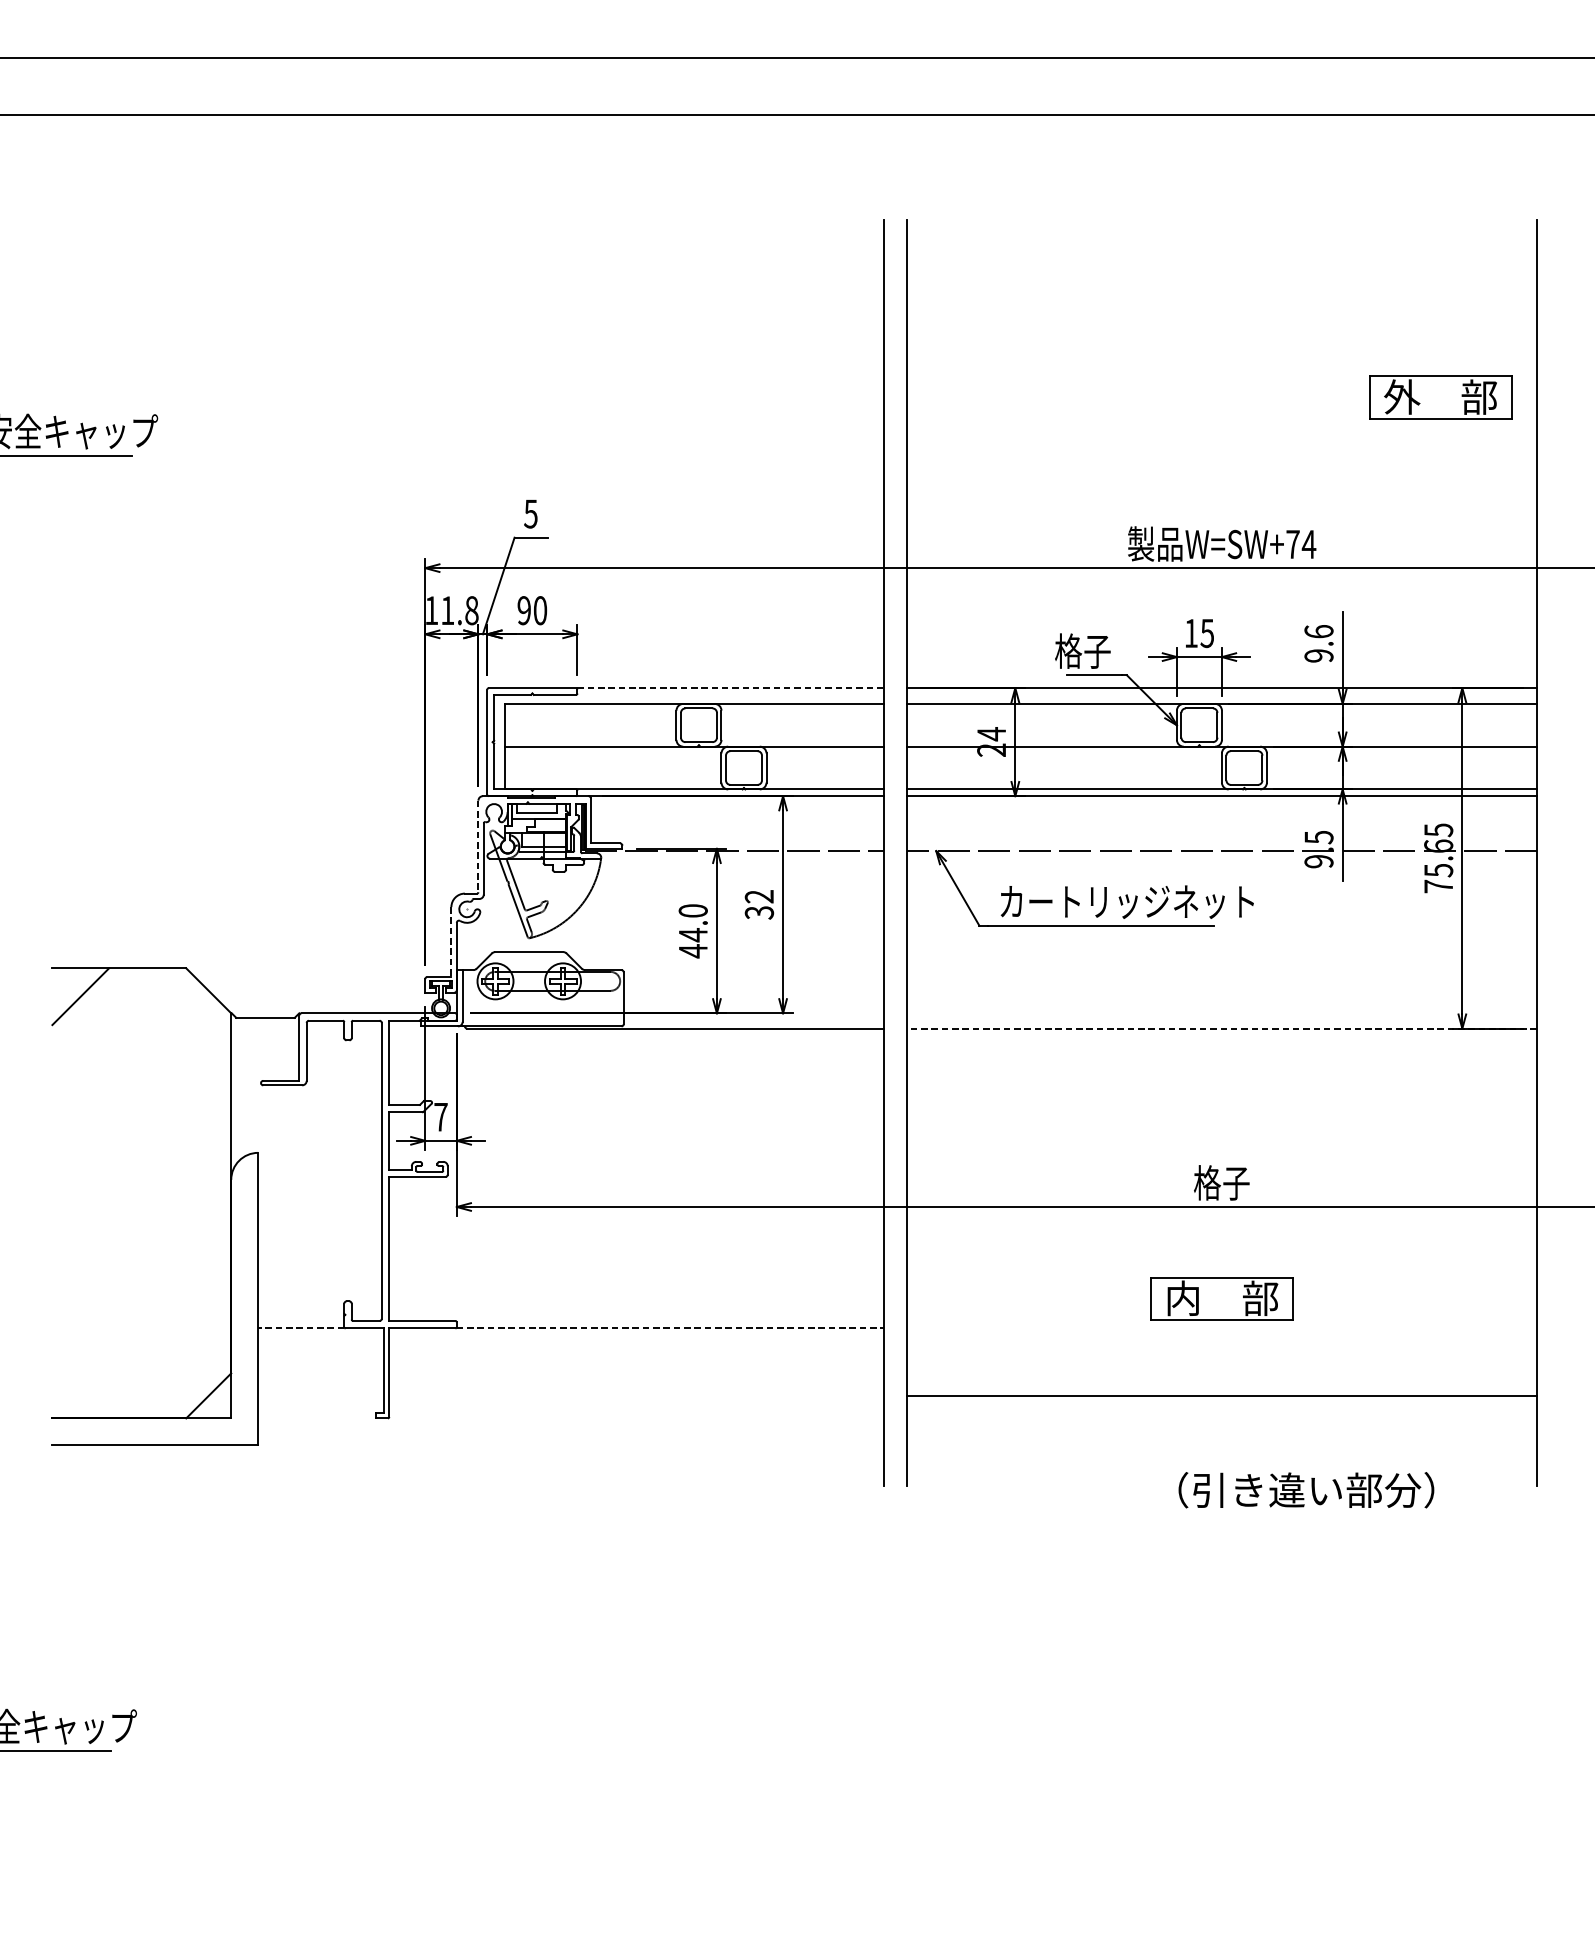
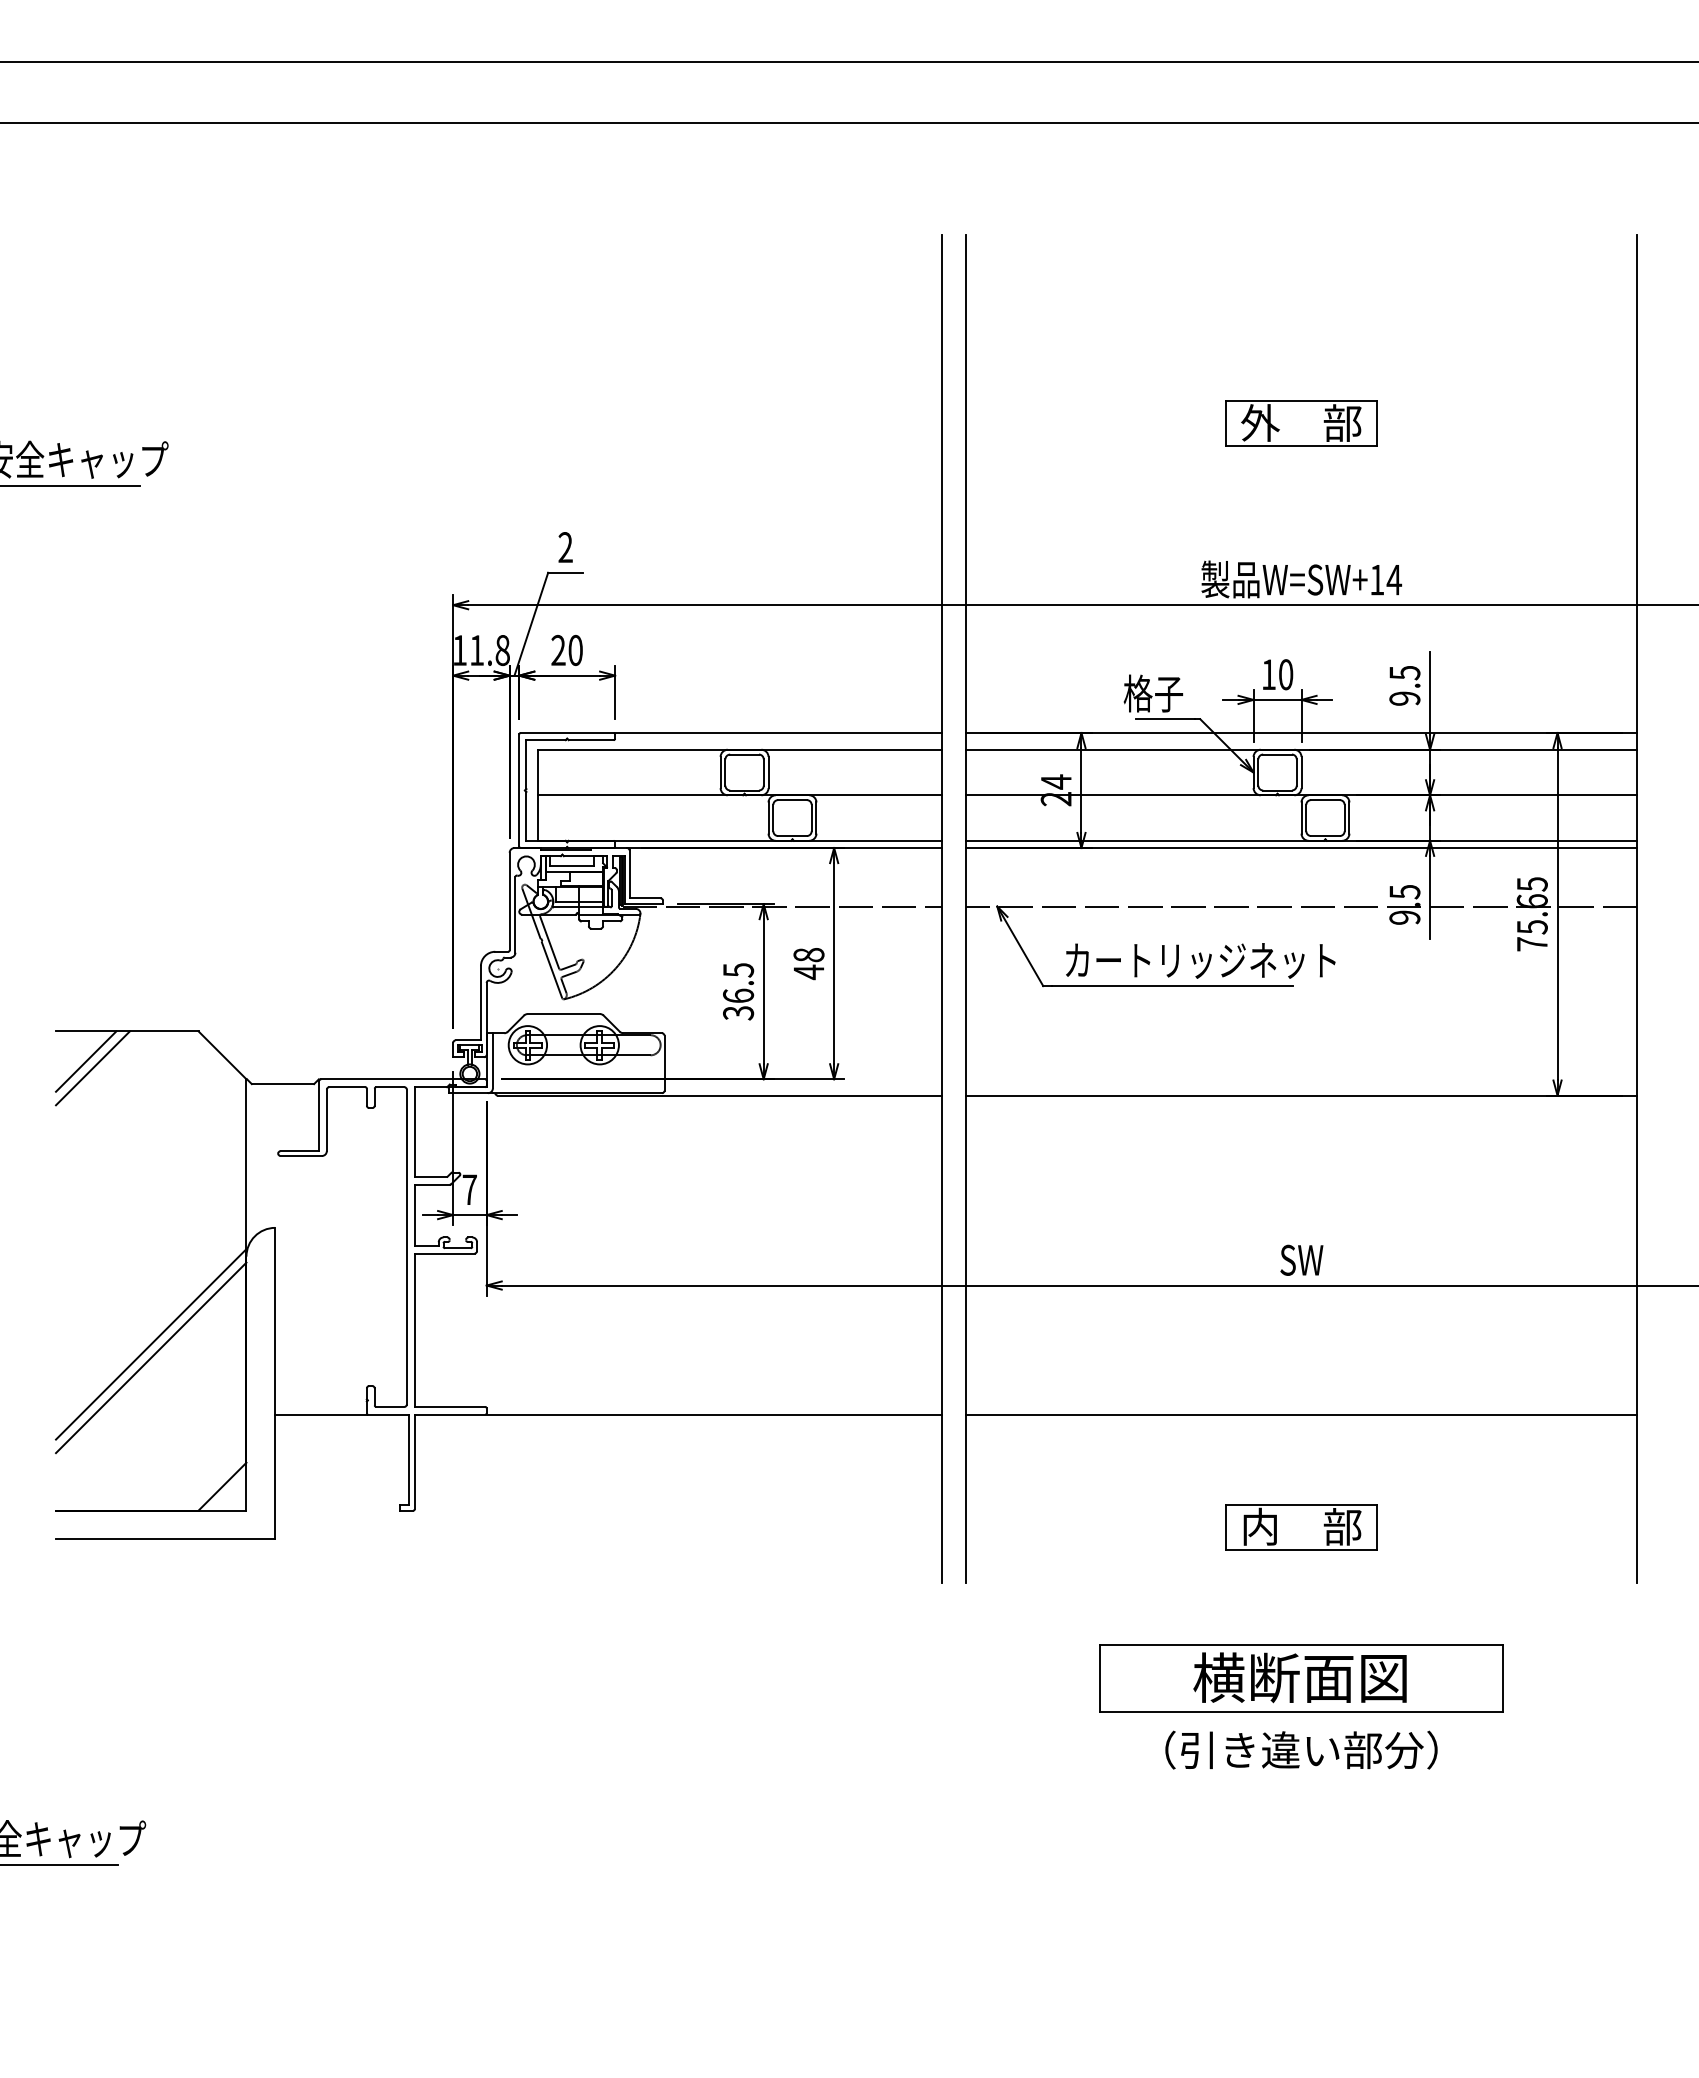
part: (1440, 397) -> (1301, 423), moved
text: (530, 513) -> (565, 547), 5 -> 2
text: (1293, 544) -> (1377, 580), W=SW+74 -> W=SW+14
text: (524, 610) -> (558, 650), 90 -> 20
text: (1318, 631) -> (1404, 672), 9.6 -> 9.5
text: (1206, 633) -> (1285, 674), 15 -> 10
line: (730, 687) -> (778, 732), dashed -> solid
line: (478, 846) -> (509, 901), dashed -> solid
text: (759, 905) -> (808, 964), 32 -> 48
text: (693, 930) -> (738, 991), 44.0 -> 36.5
line: (451, 942) -> (480, 1003), dashed -> solid
line: (86, 1003) -> (92, 1068), added
line: (1221, 1028) -> (1301, 1095), dashed -> solid
text: (1220, 1182) -> (1300, 1259), 格子 -> SW
line: (142, 1262) -> (151, 1344), added
line: (142, 1274) -> (151, 1357), added
part: (1221, 1298) -> (1301, 1527), moved
line: (301, 1328) -> (321, 1414), dashed -> solid
line: (670, 1328) -> (714, 1414), dashed -> solid
line: (1221, 1395) -> (1301, 1414), moved
text: (1306, 1489) -> (1301, 1749), moved
part: (1221, 1575) -> (1301, 1678), added

